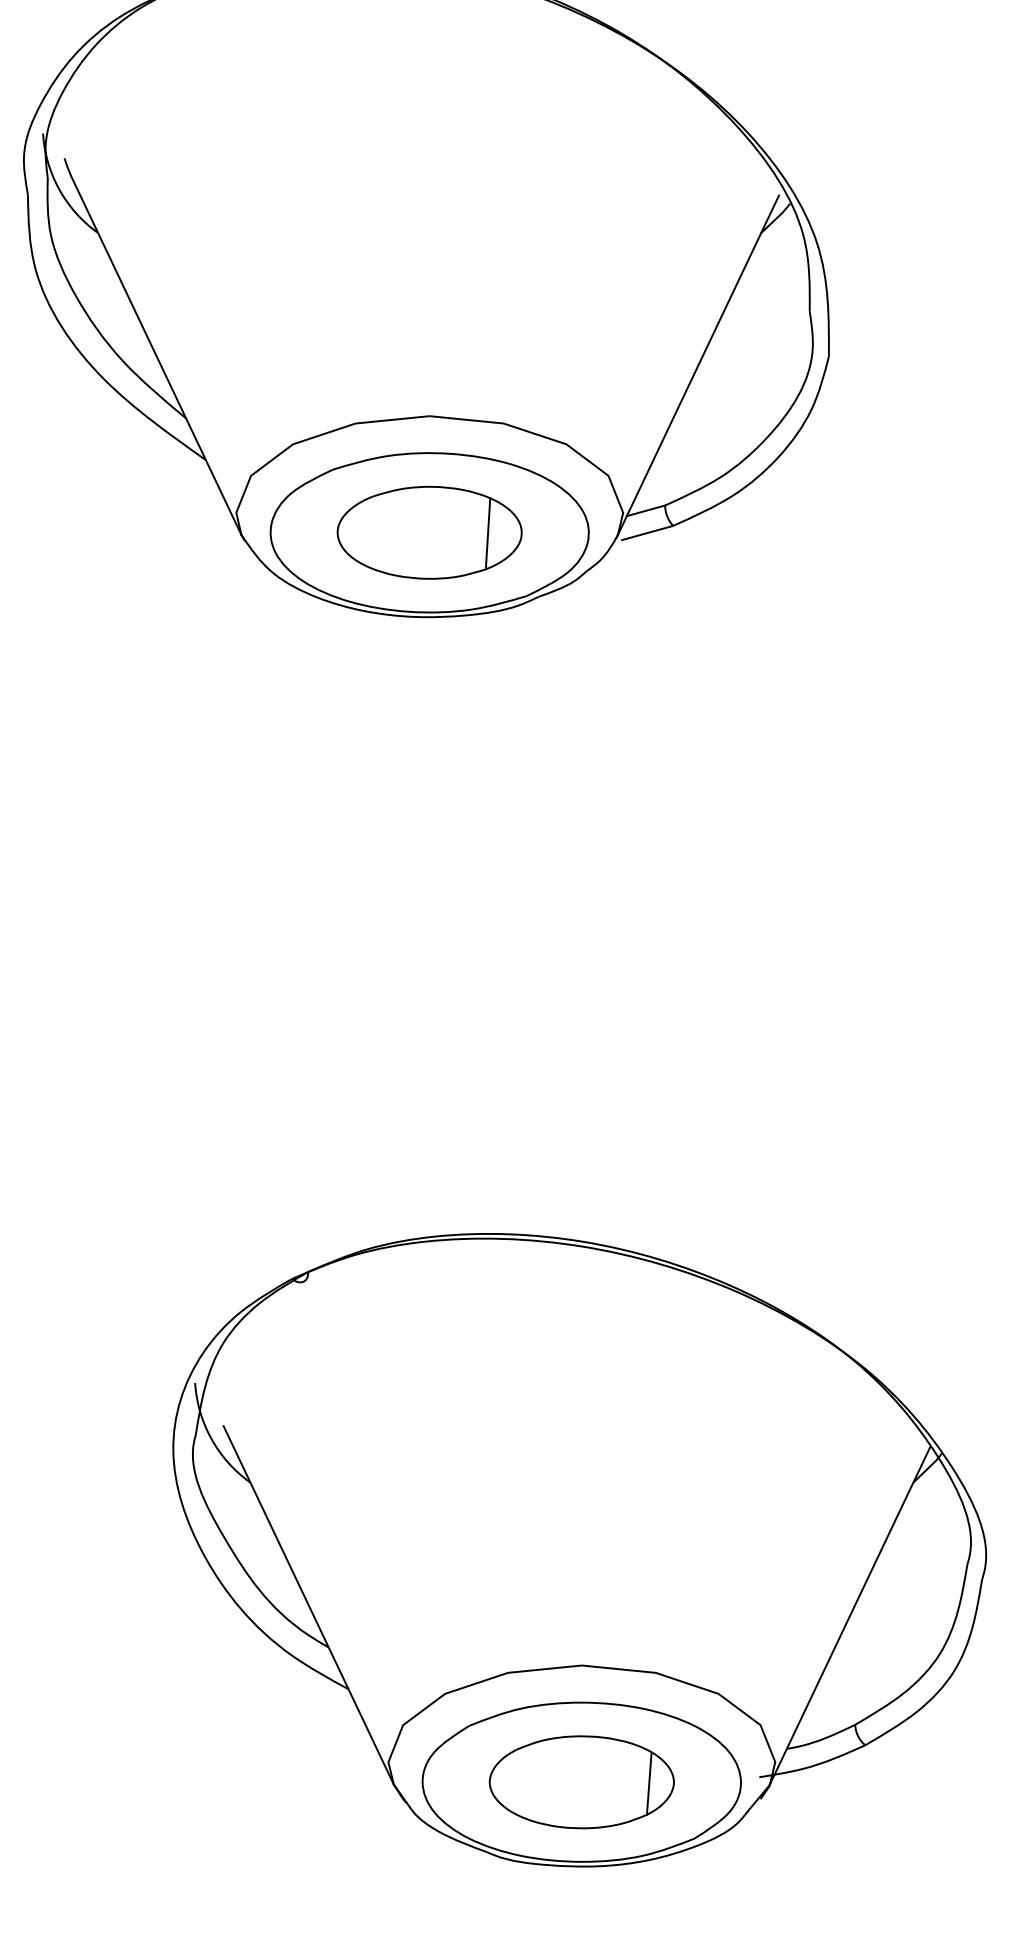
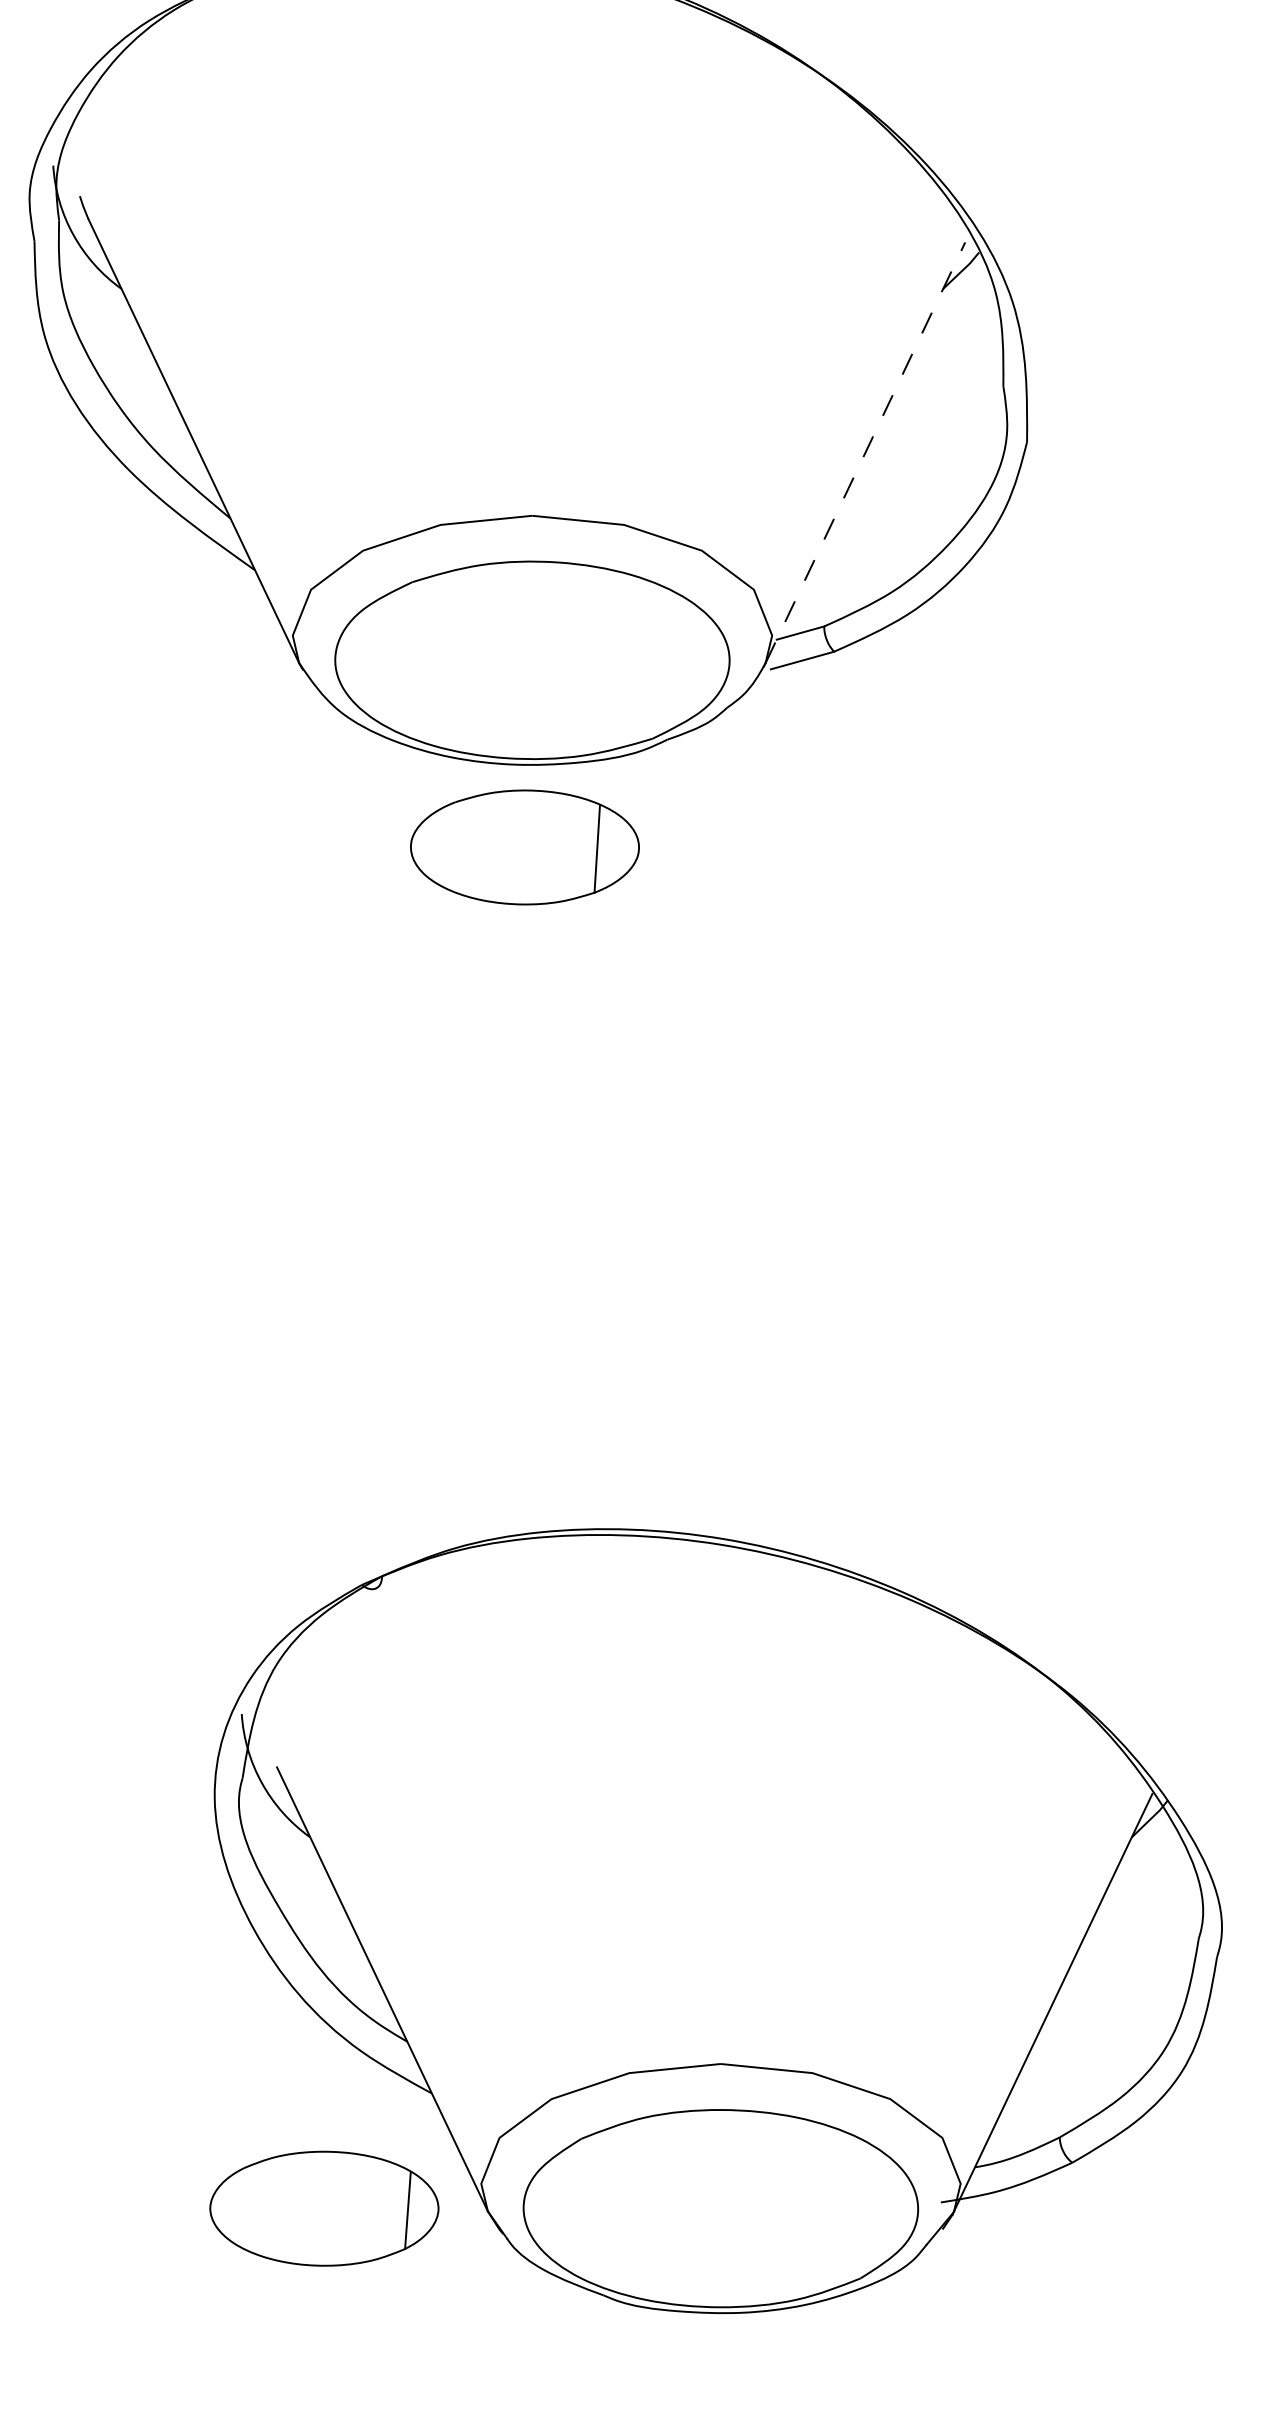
line: (698, 365) -> (865, 453), solid -> dashed
part: (429, 532) -> (524, 847), moved
part: (581, 1782) -> (323, 2208), moved

